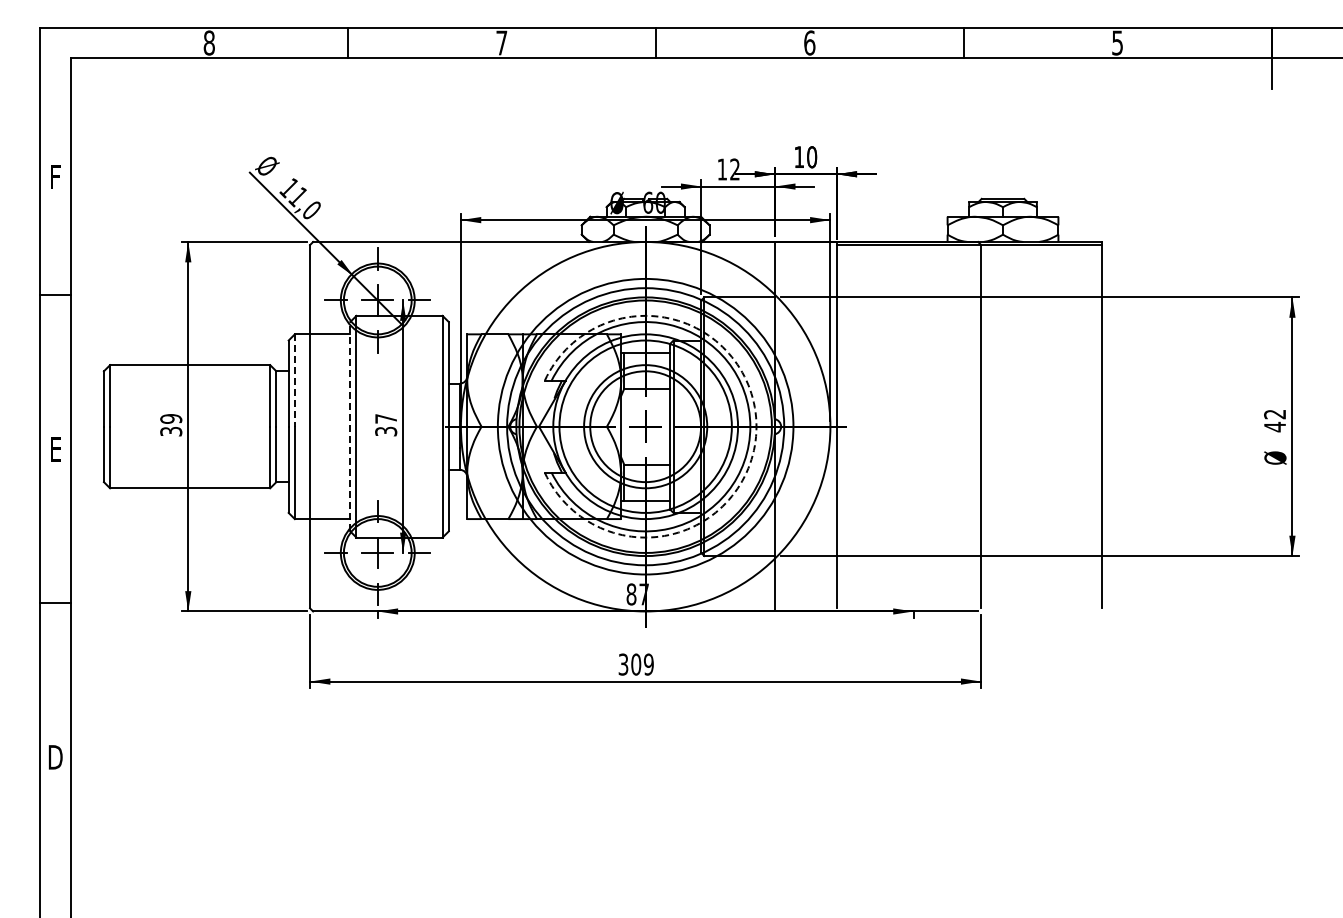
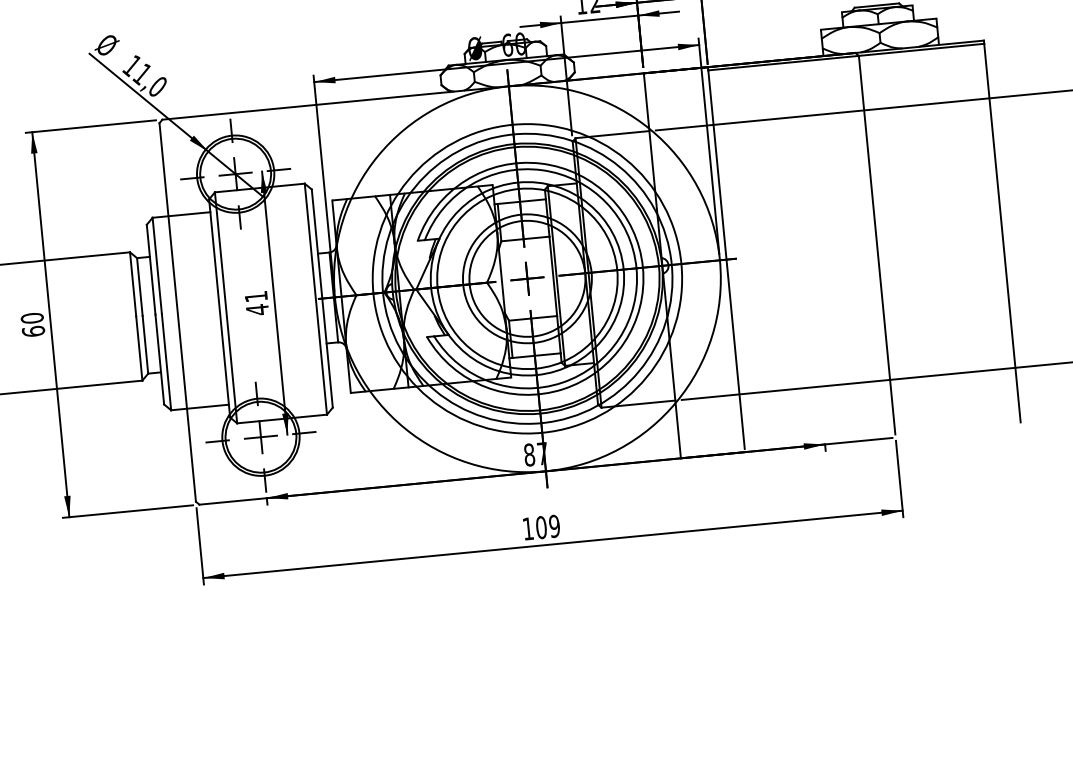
line: (294, 381) -> (156, 266), dashed -> solid
text: (171, 425) -> (33, 325), 39 -> 60
text: (386, 425) -> (257, 303), 37 -> 41
line: (350, 426) -> (219, 308), dashed -> solid
arc: (756, 426) -> (642, 267), dashed -> solid
text: (623, 664) -> (528, 528), 309 -> 109

